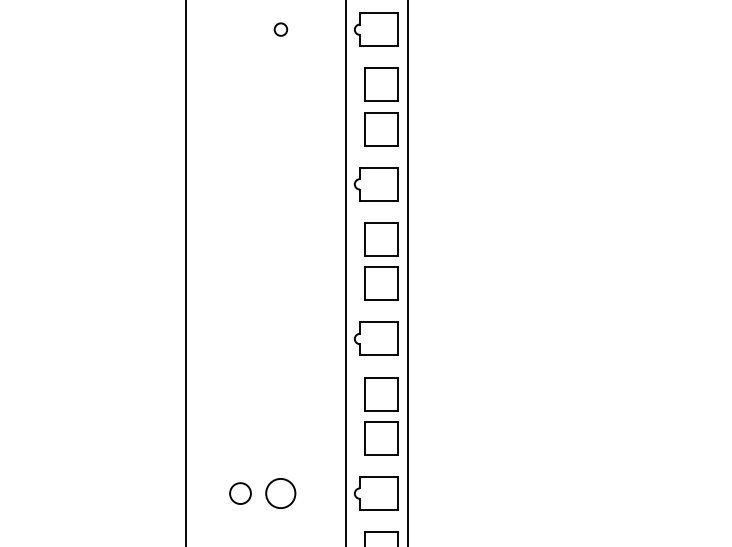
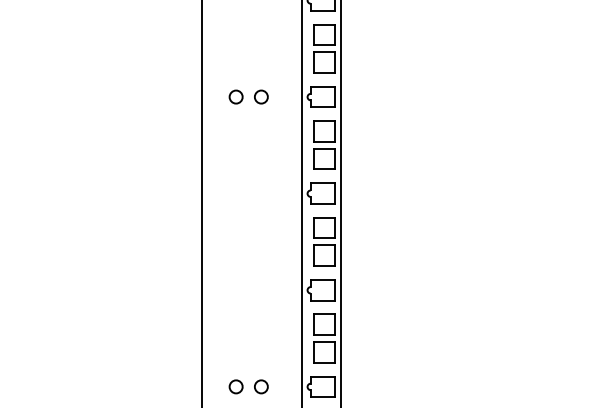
circle: (239, 28) -> (235, 96), added
circle: (281, 28) -> (261, 96), size x1.67
circle: (281, 492) -> (261, 386), size x0.71

